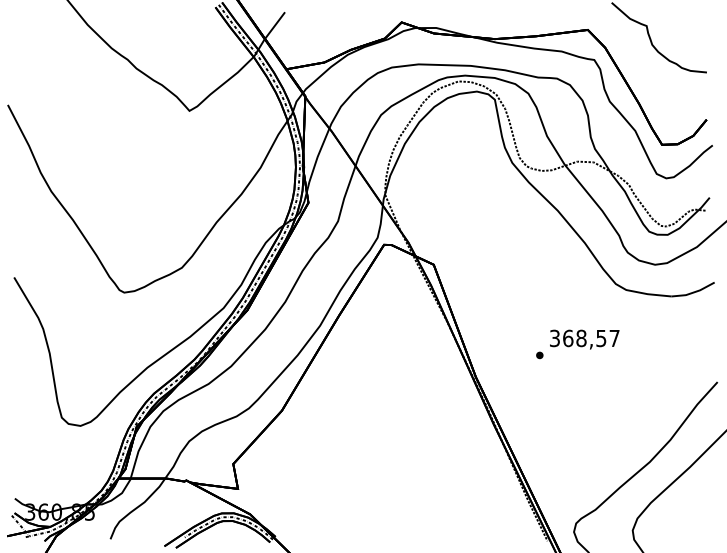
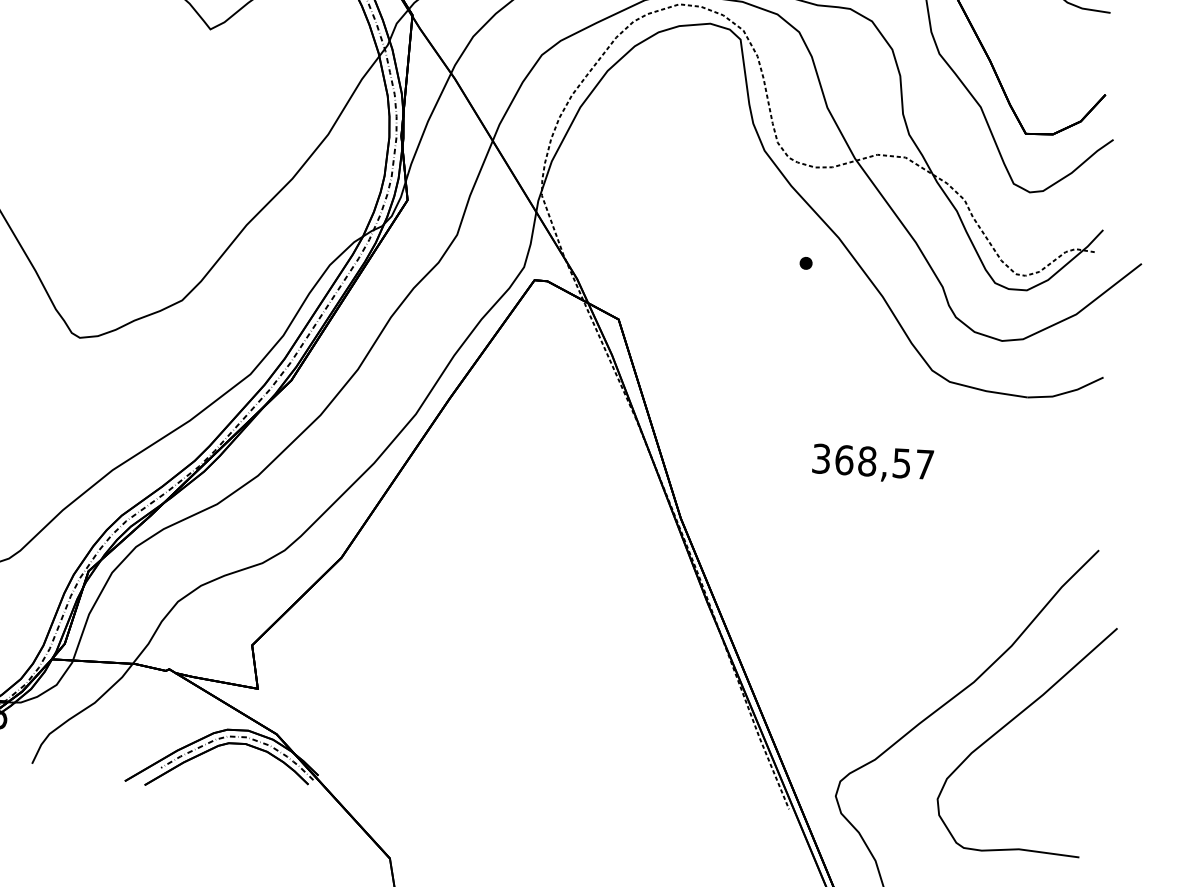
part: (539, 355) -> (805, 263), moved

